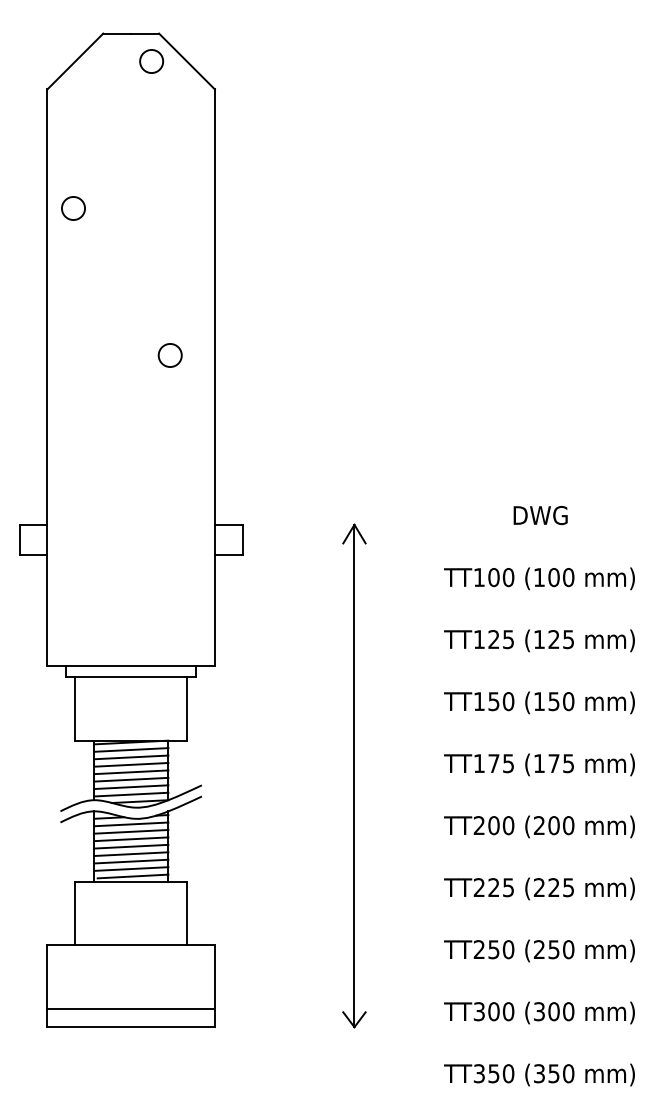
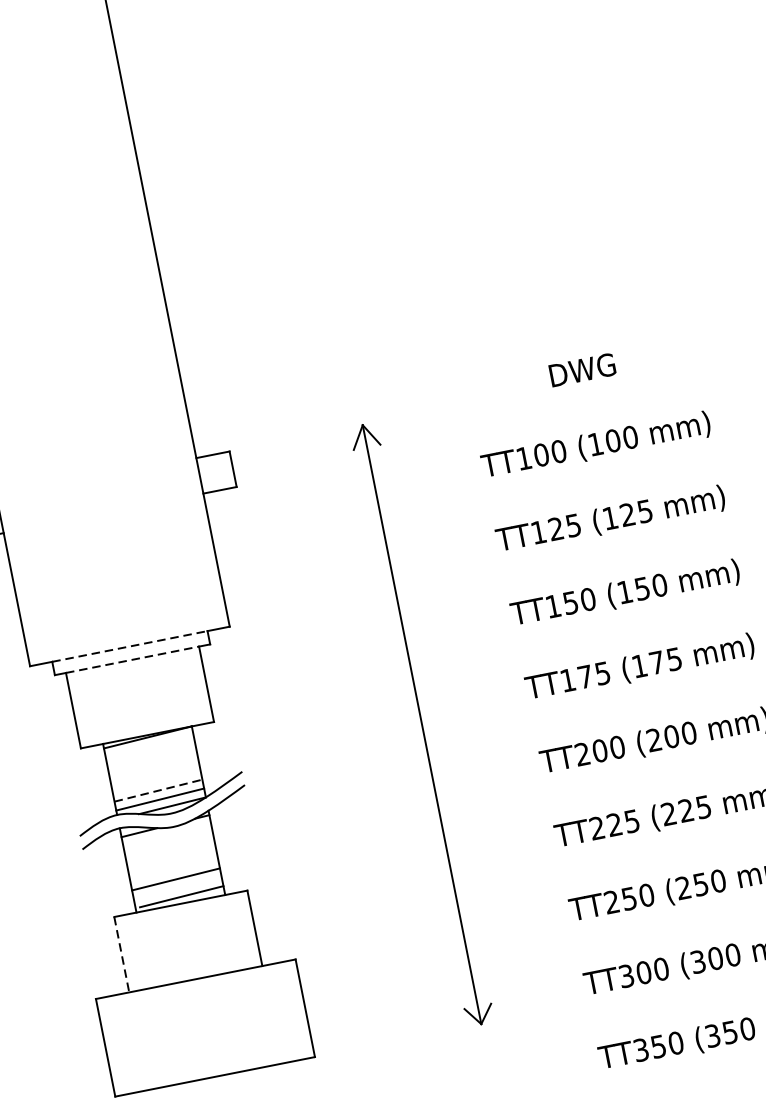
circle: (169, 355) -> (102, 266), removed
line: (131, 666) -> (130, 646), solid -> dashed
line: (131, 677) -> (132, 659), solid -> dashed
line: (130, 749) -> (148, 745), removed
line: (130, 757) -> (150, 755), removed
line: (130, 764) -> (152, 763), removed
line: (130, 772) -> (154, 773), removed
line: (130, 779) -> (155, 781), removed
line: (131, 787) -> (158, 790), solid -> dashed
line: (130, 824) -> (166, 835), removed
line: (130, 831) -> (168, 843), removed
line: (130, 839) -> (170, 853), removed
line: (130, 846) -> (171, 861), removed
line: (130, 854) -> (173, 871), removed
line: (130, 868) -> (176, 887), removed
line: (75, 913) -> (121, 954), solid -> dashed
line: (130, 1008) -> (209, 1054), removed

